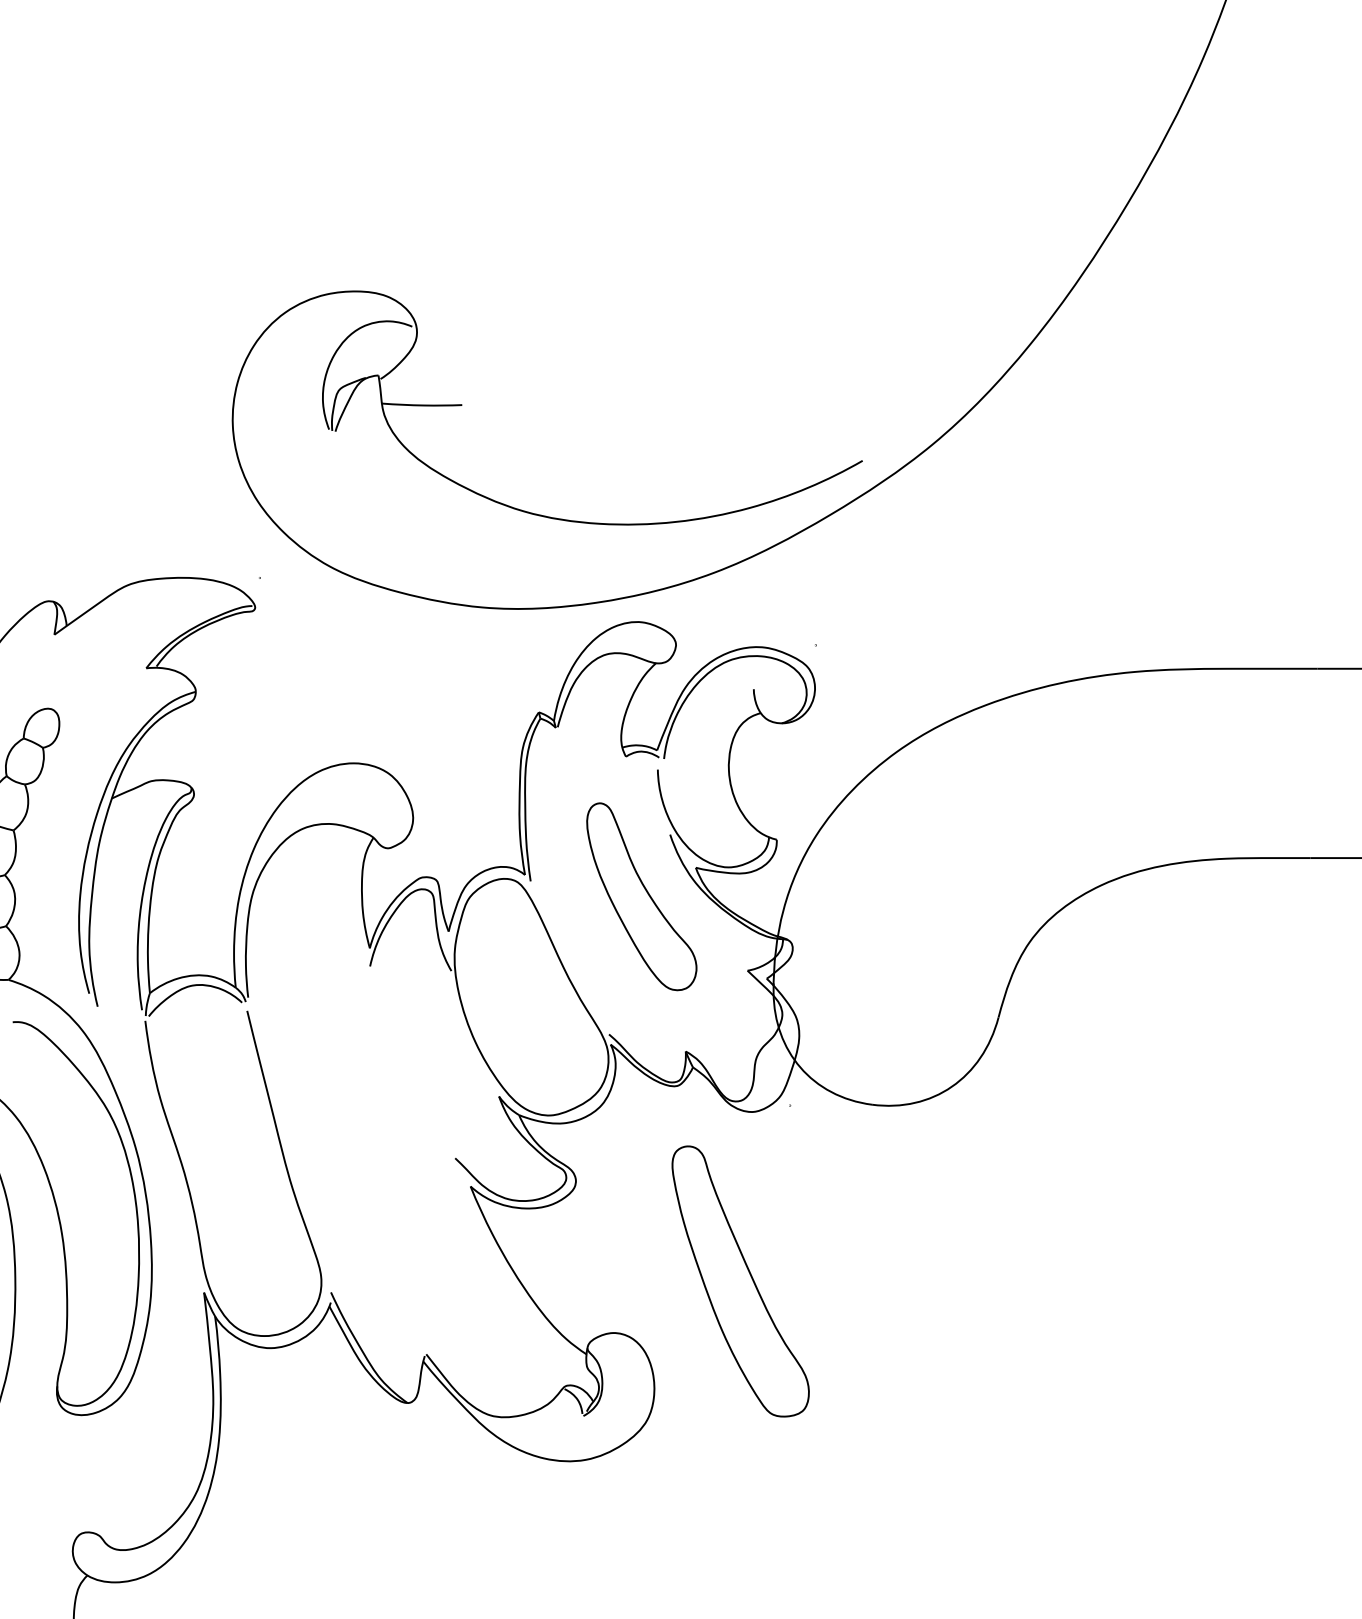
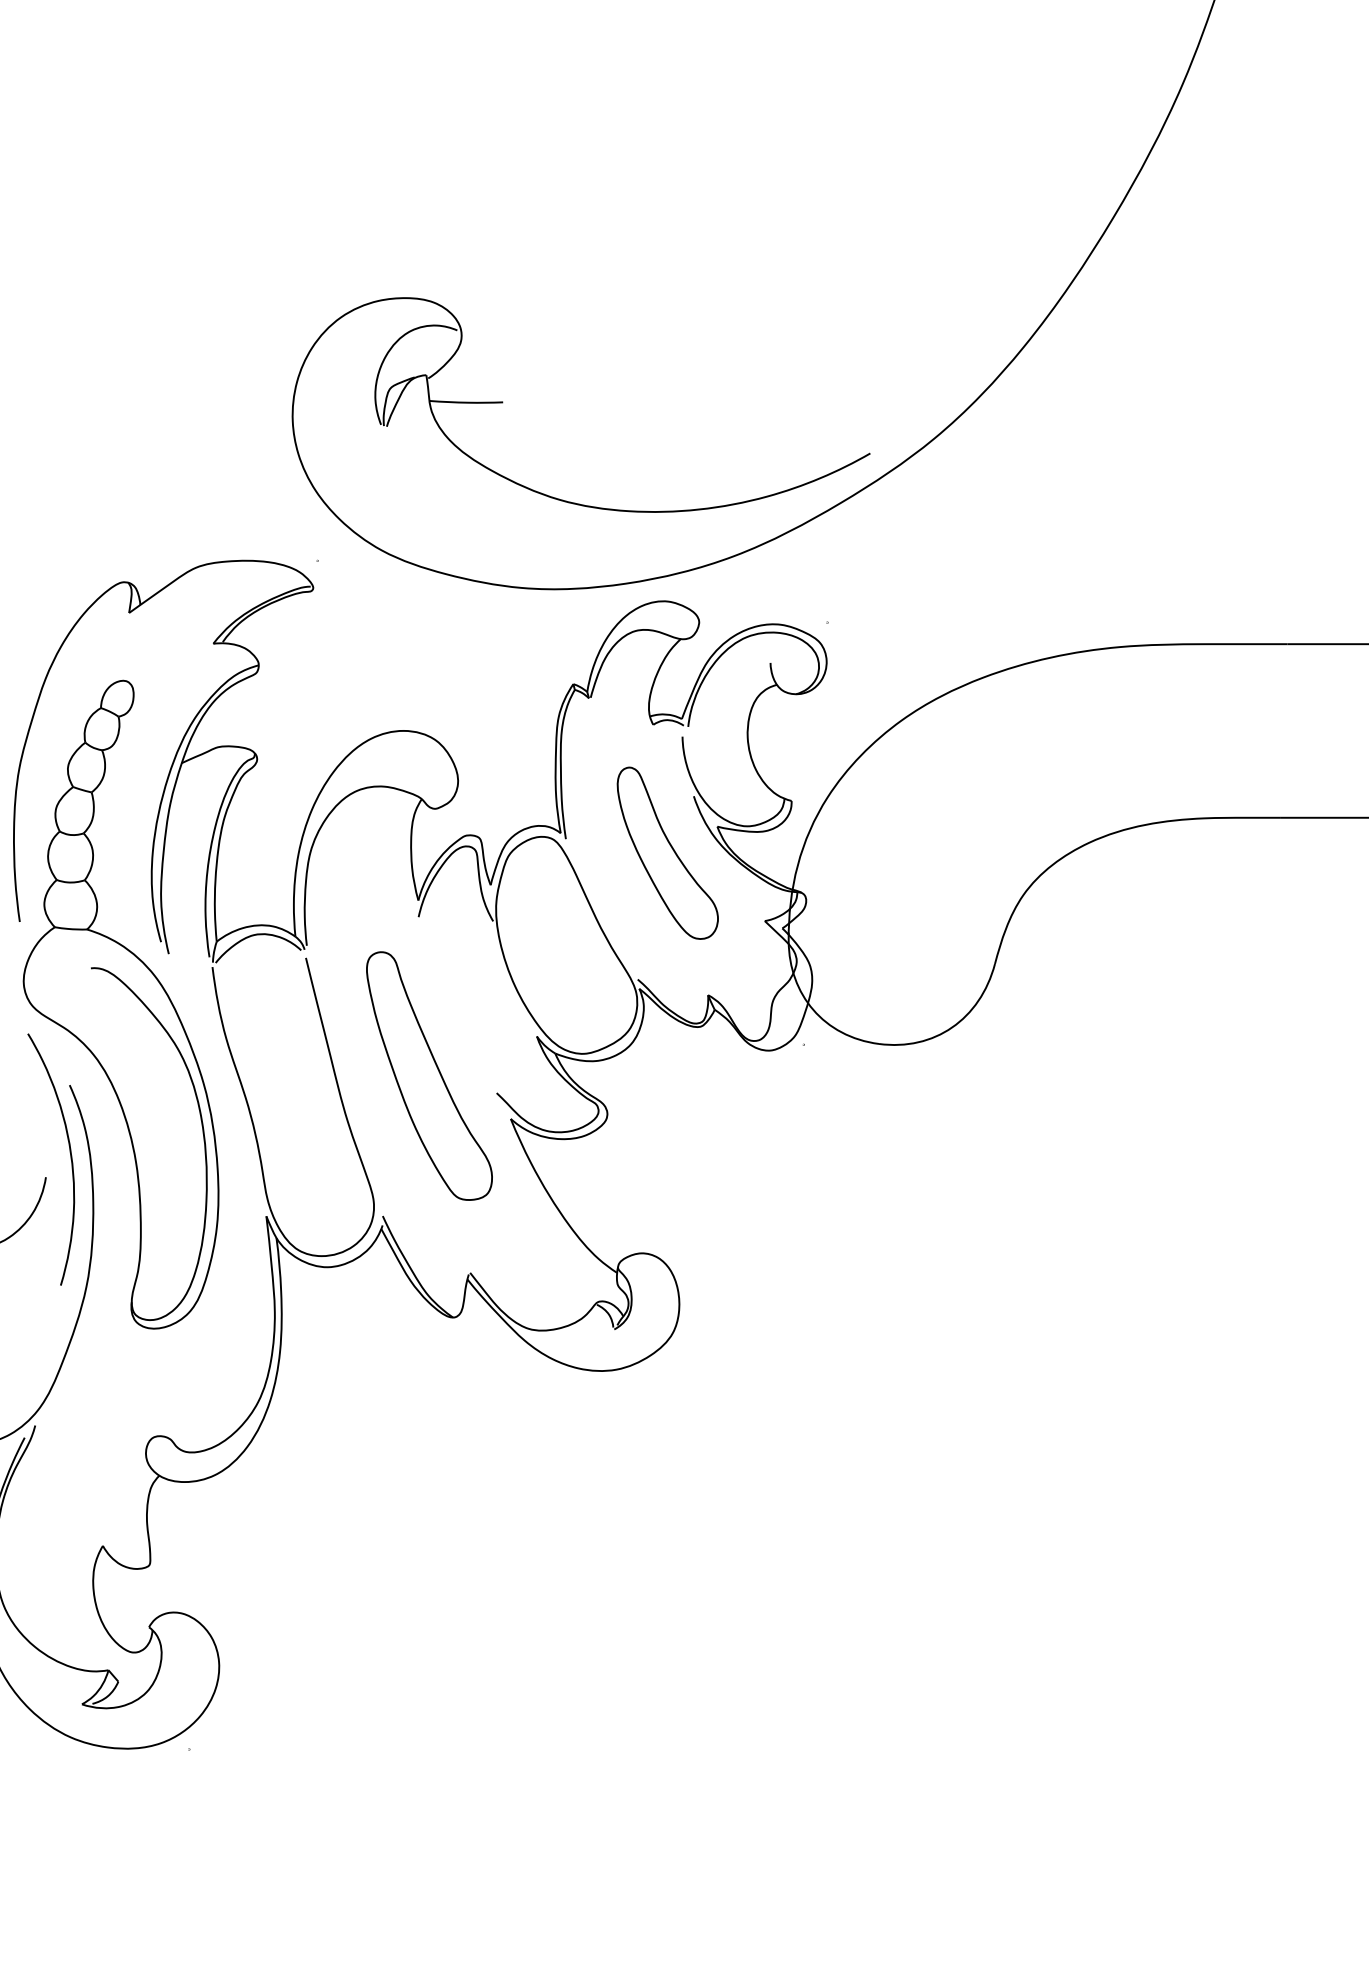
part: (740, 1280) -> (429, 1075), moved

